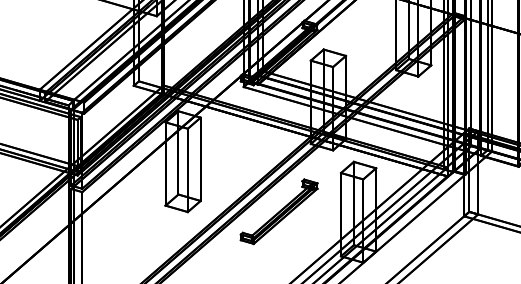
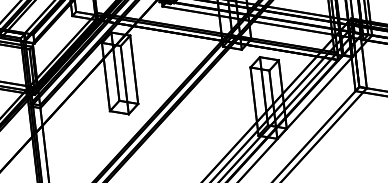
part: (278, 211) -> (202, 105), removed

